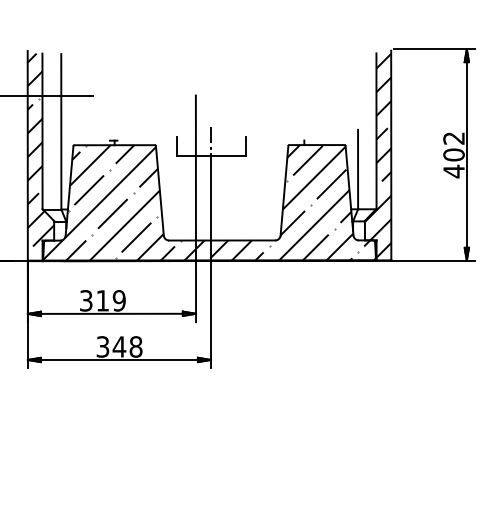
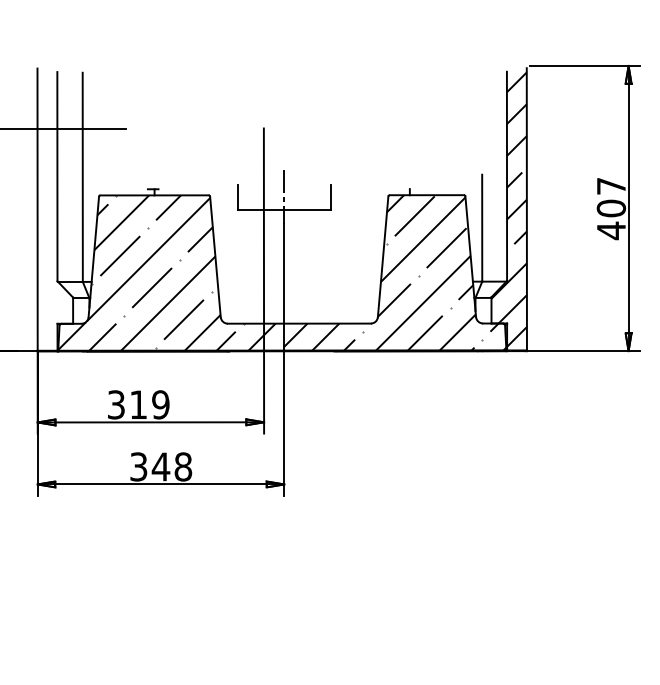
text: (453, 138) -> (610, 186), 402 -> 407
hatch: (40, 156) -> (54, 210), removed

